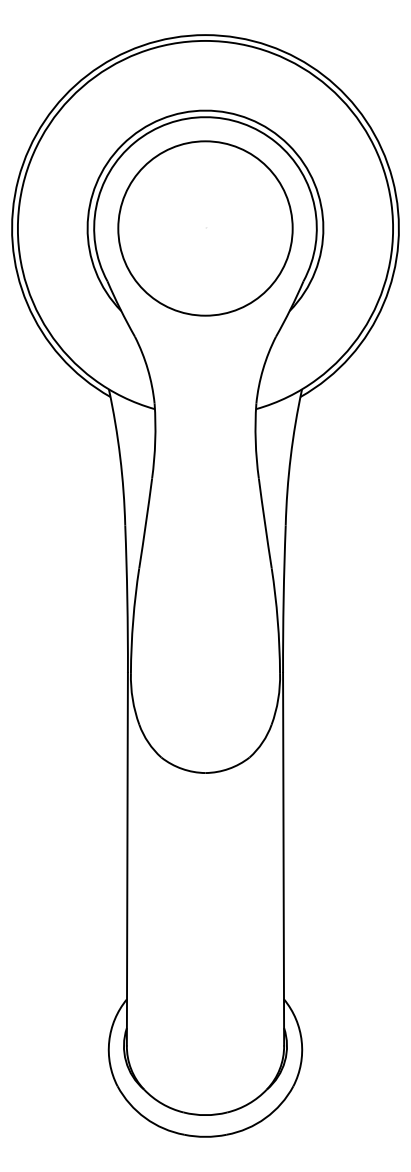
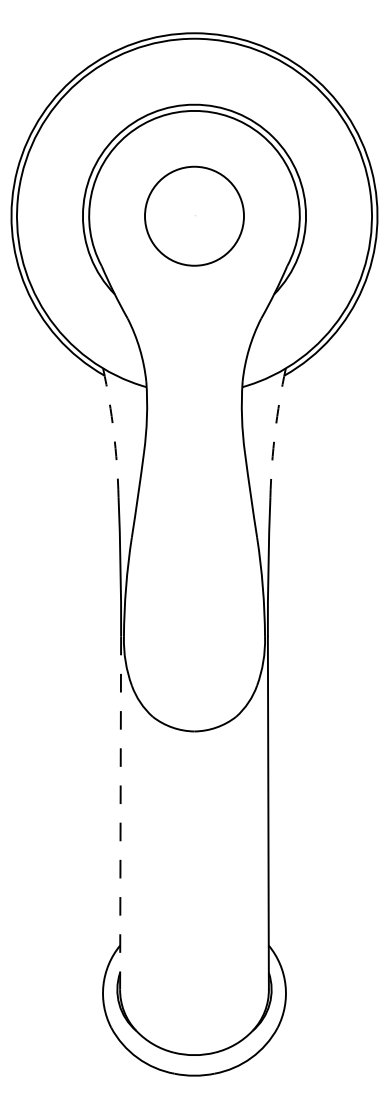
circle: (205, 227) -> (194, 215), size x0.6
arc: (119, 457) -> (113, 432), solid -> dashed
arc: (291, 457) -> (275, 432), solid -> dashed
line: (127, 859) -> (120, 813), solid -> dashed

